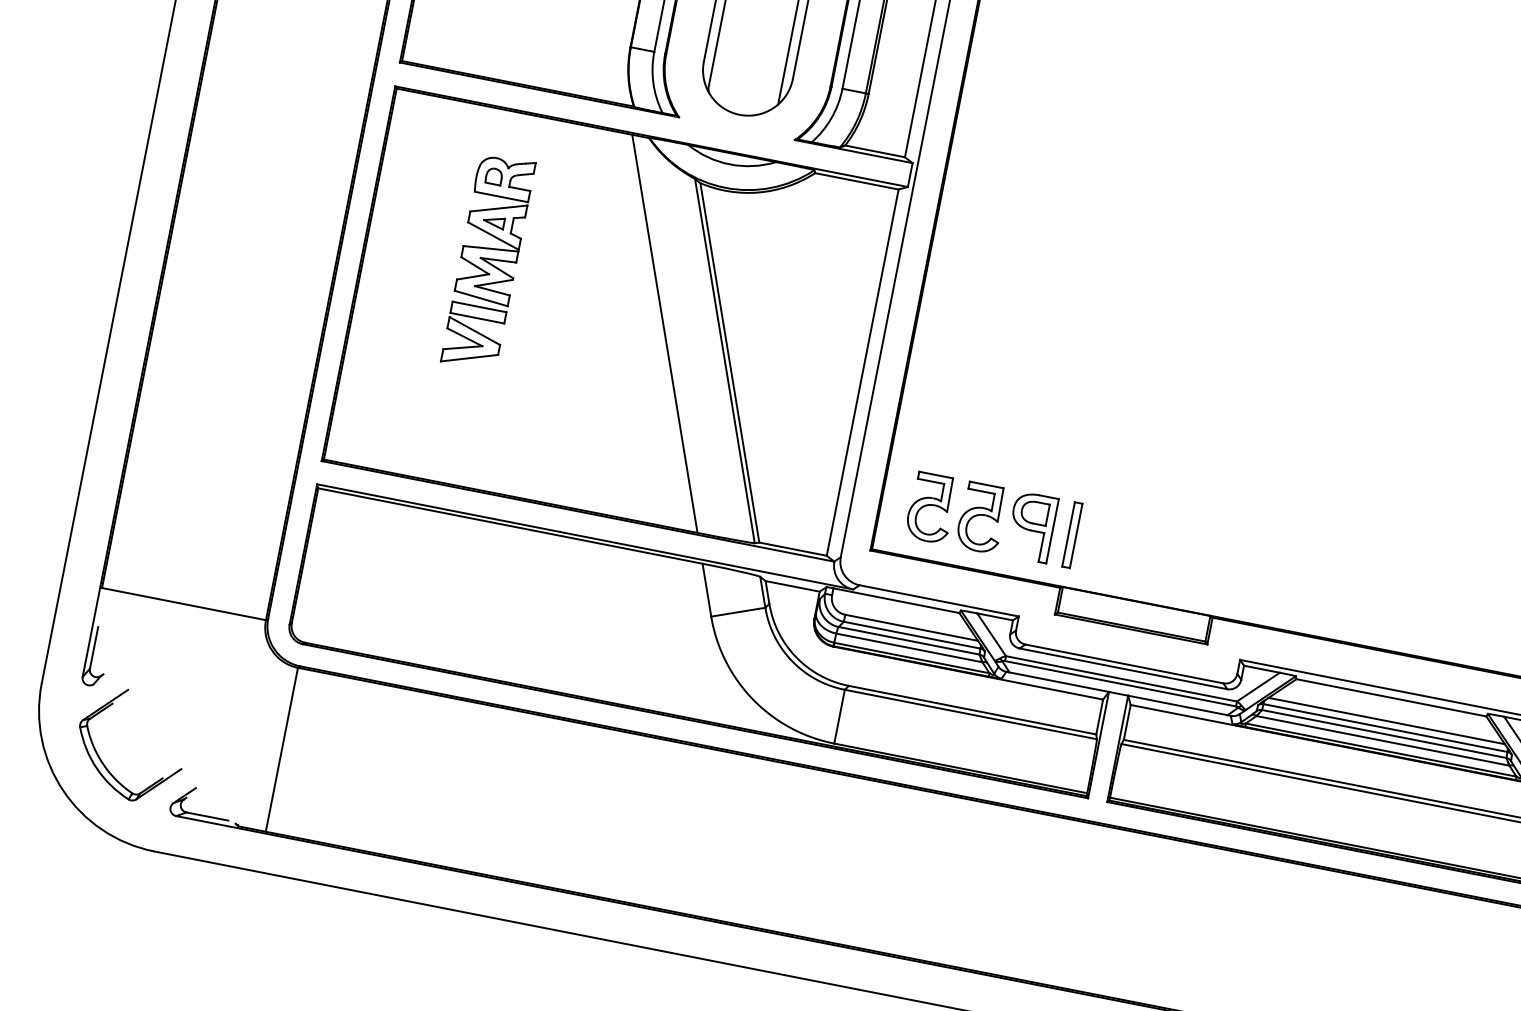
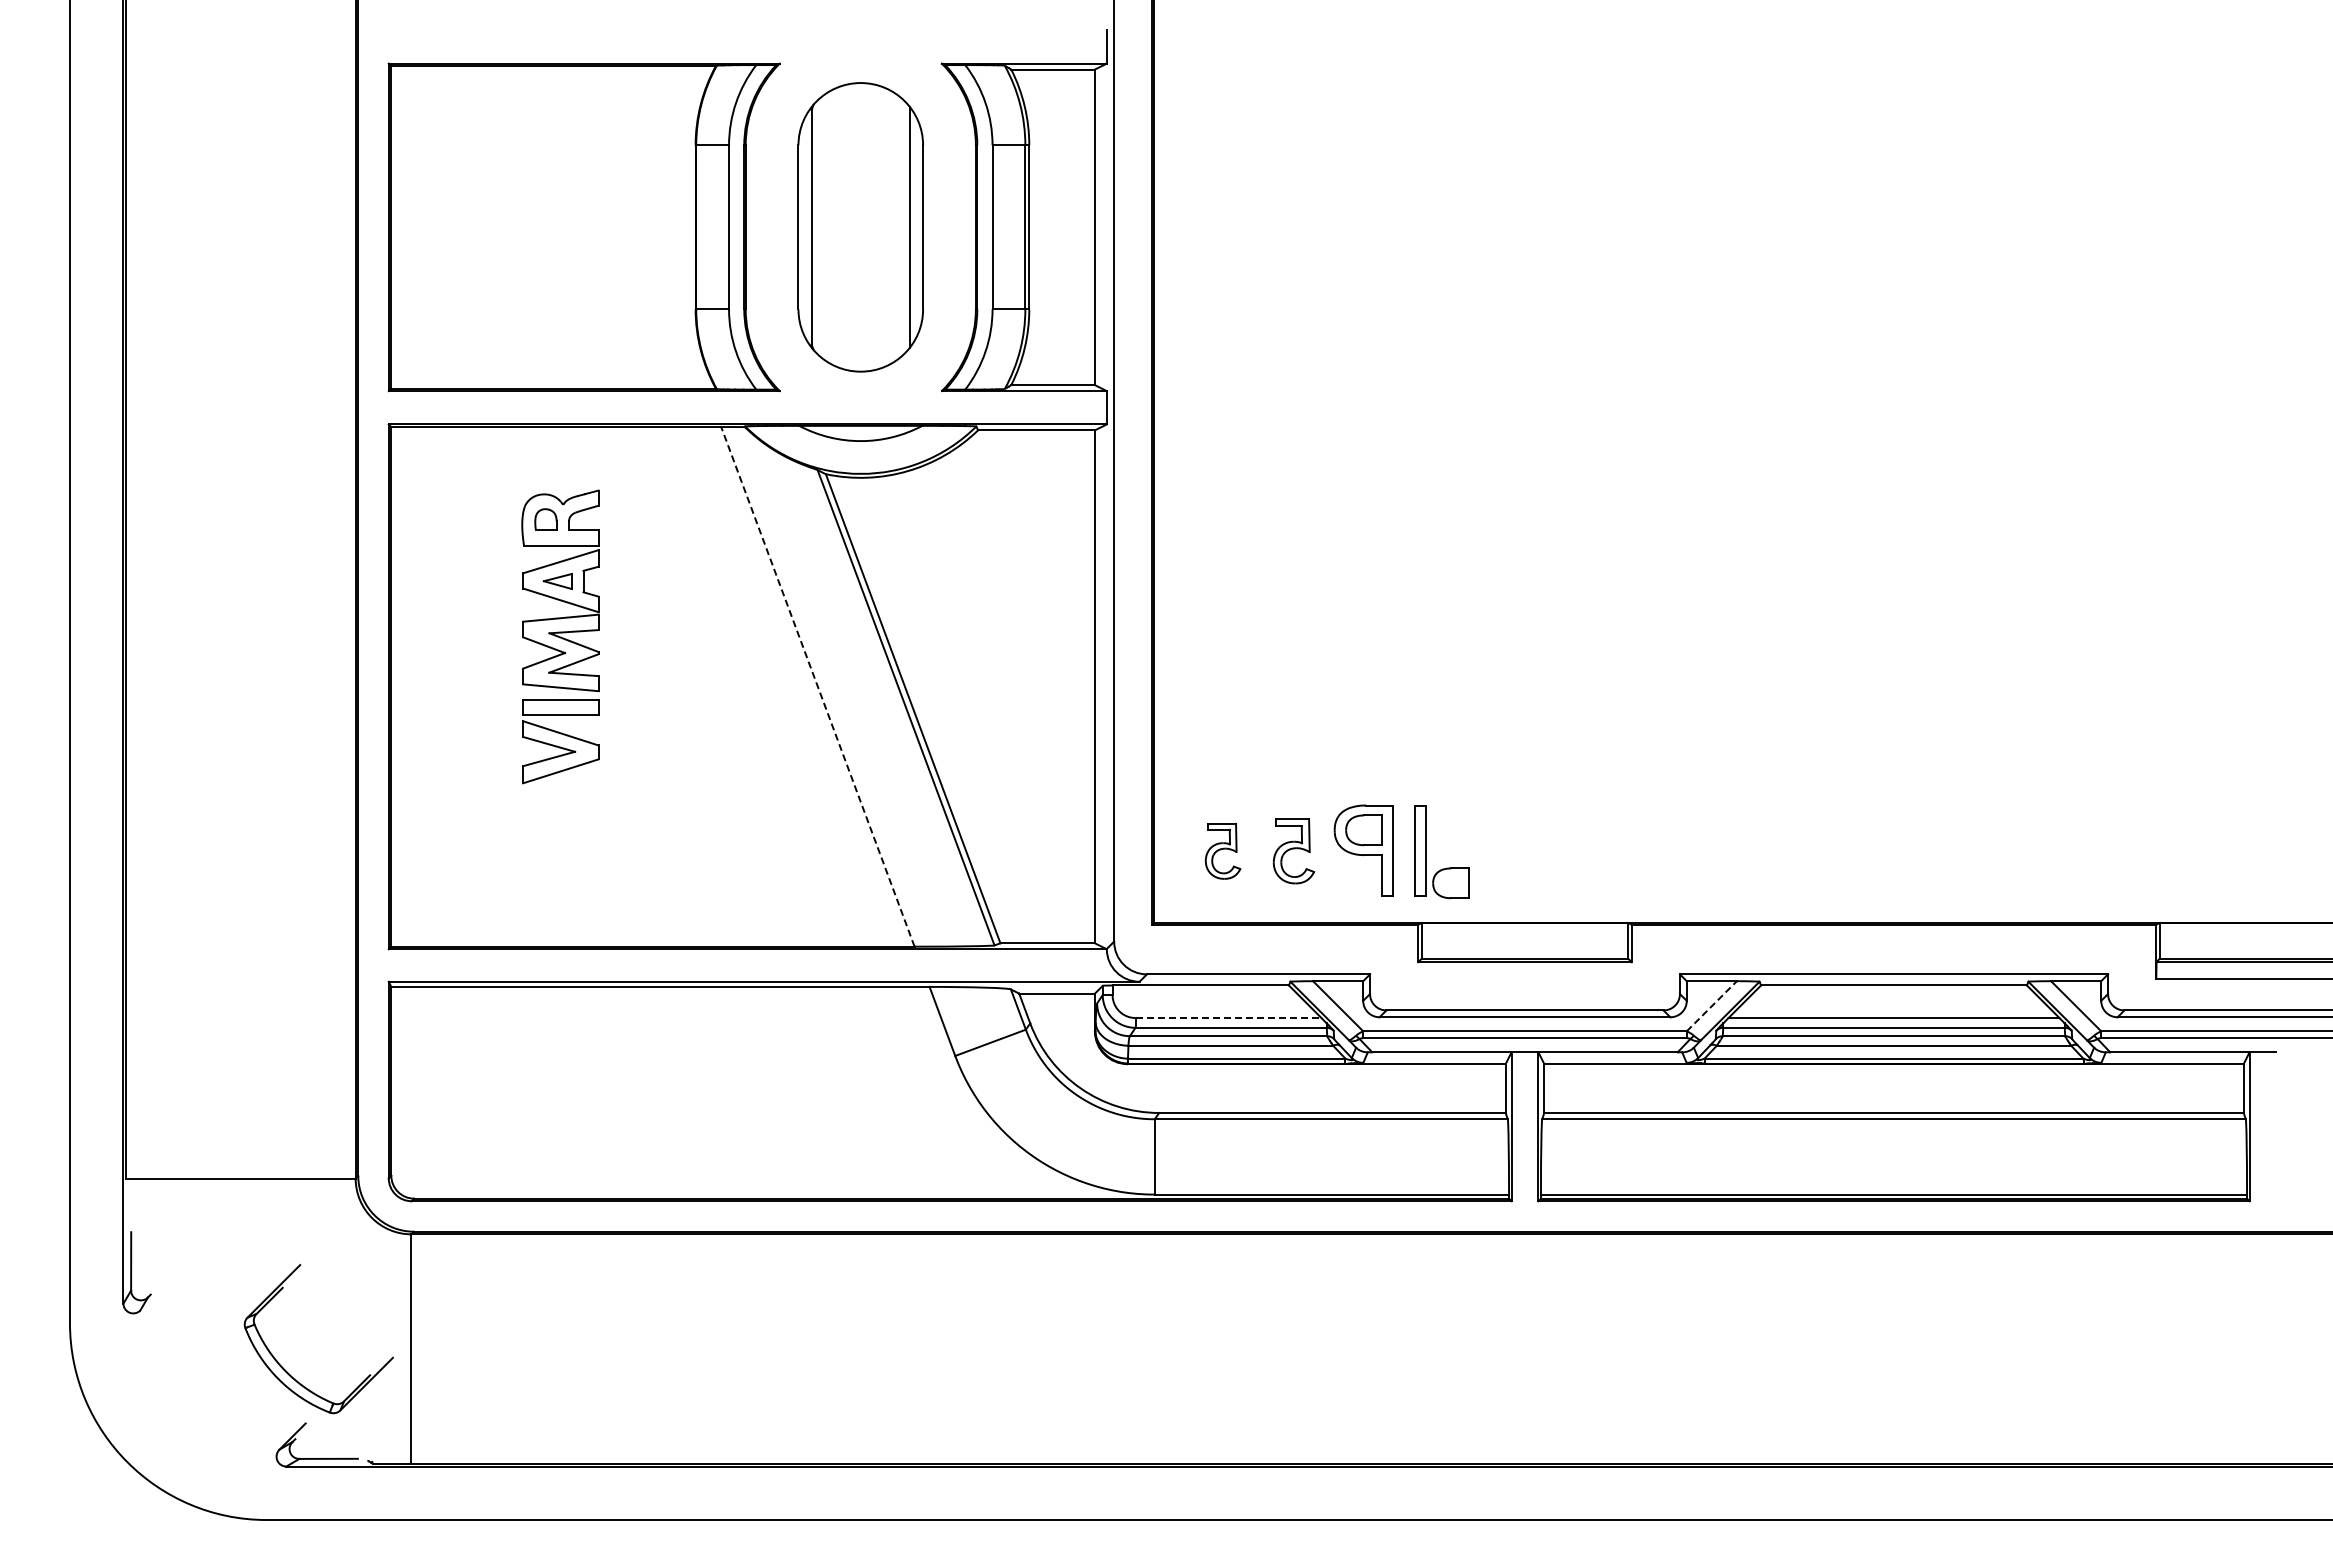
line: (664, 333) -> (817, 686), solid -> dashed
part: (930, 508) -> (1222, 851), size x0.6
part: (981, 518) -> (1293, 851), size x0.7
part: (1089, 562) -> (1450, 883), added
line: (911, 628) -> (1228, 1018), solid -> dashed
line: (1258, 686) -> (1712, 1005), solid -> dashed
part: (103, 763) -> (286, 1370), moved

